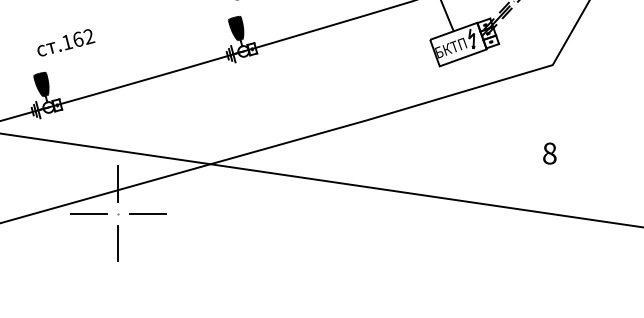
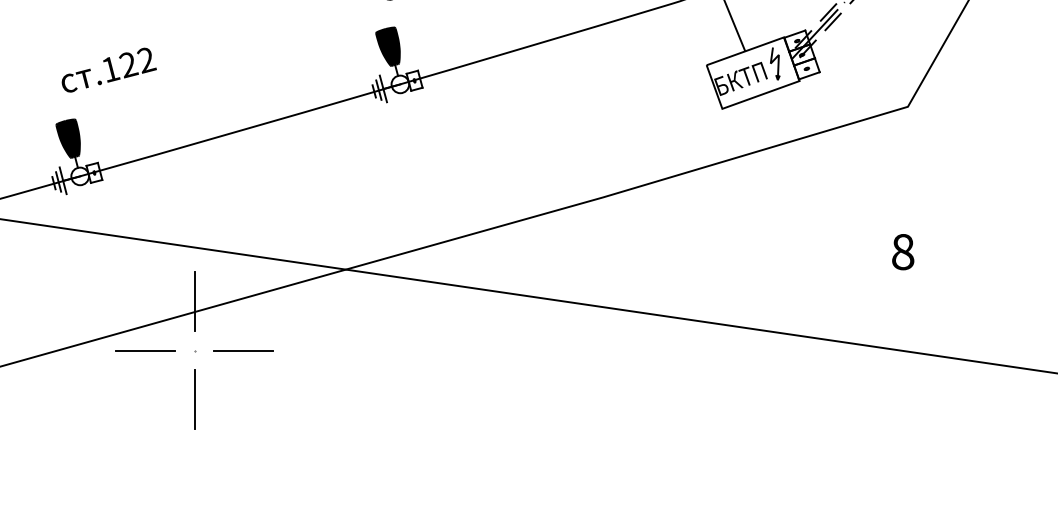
text: (78, 39) -> (129, 64), .162 -> .122

